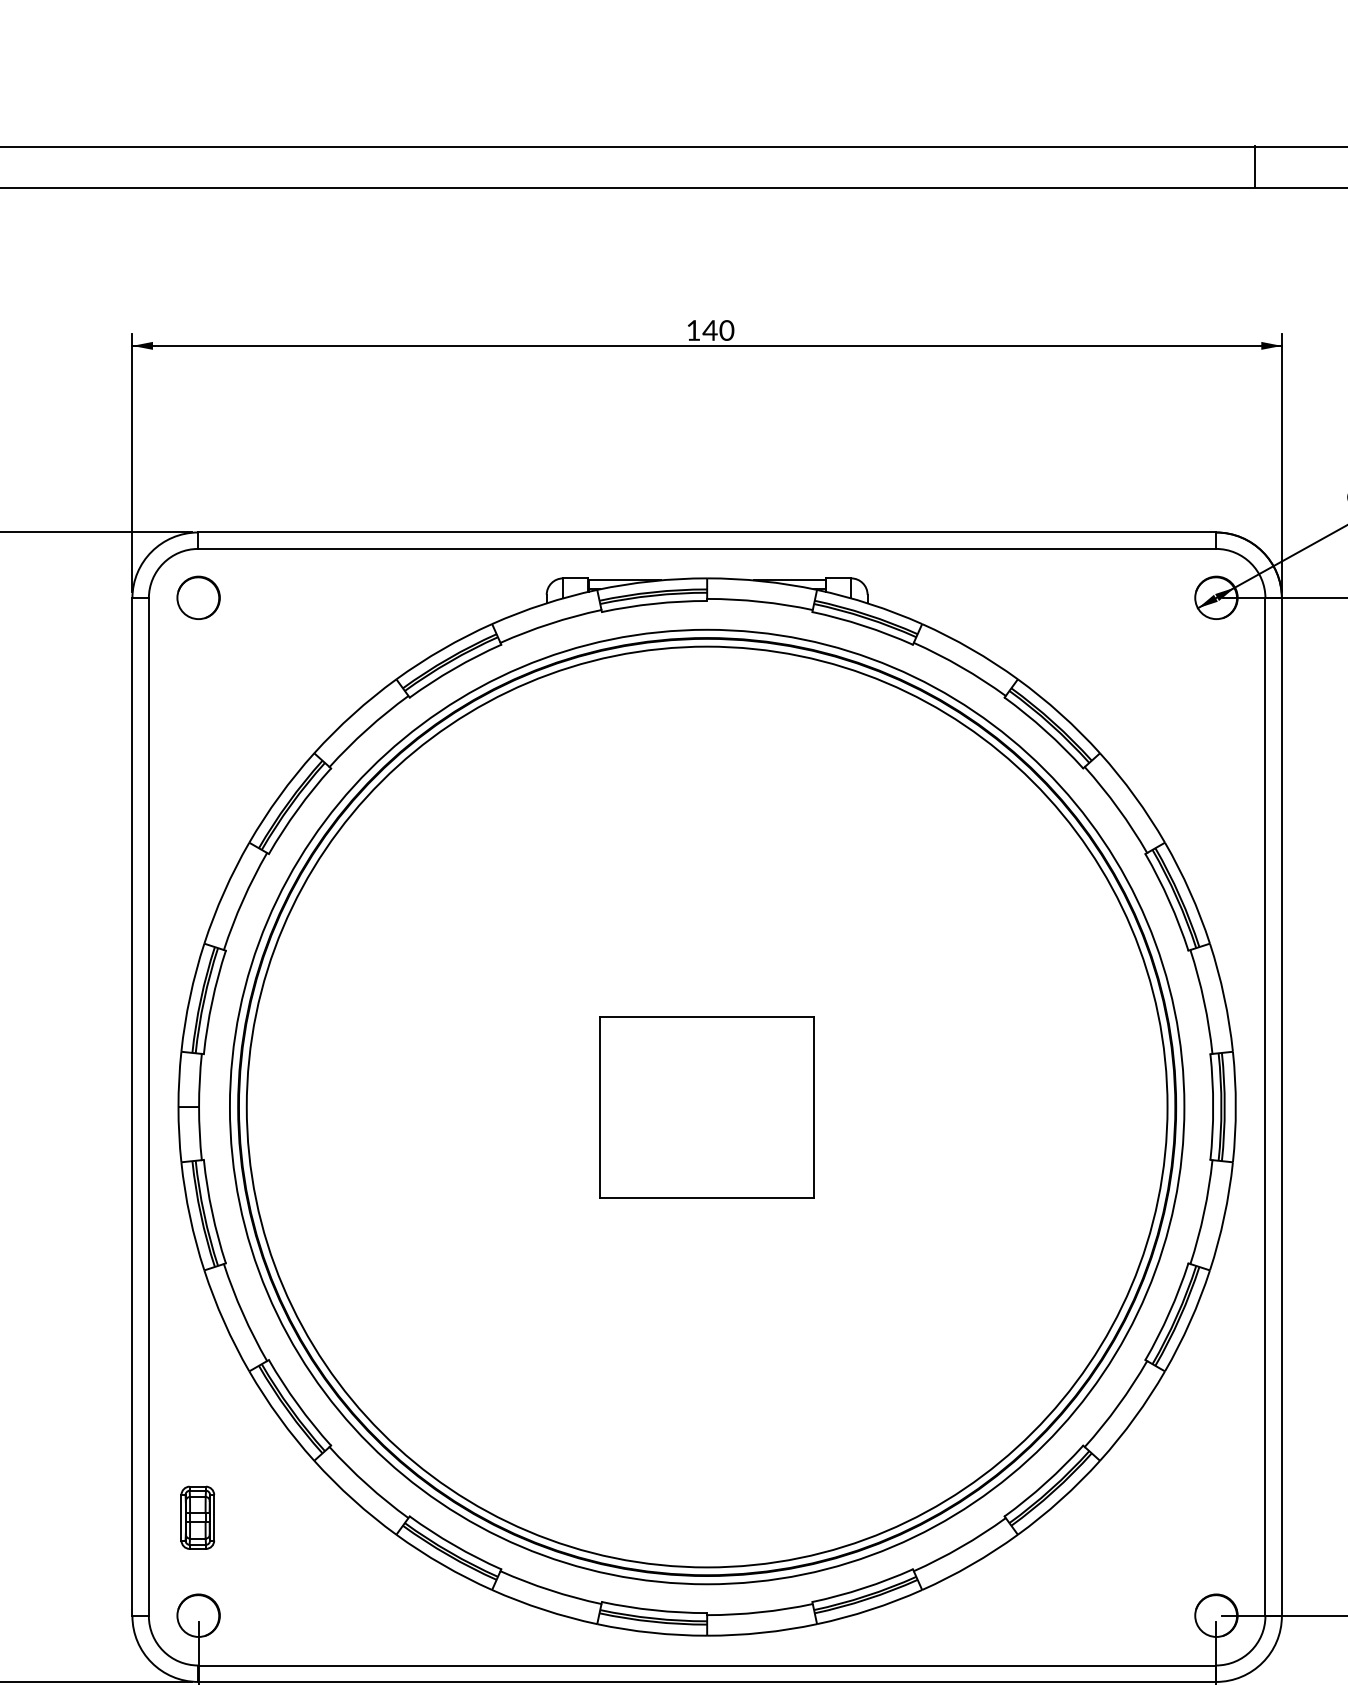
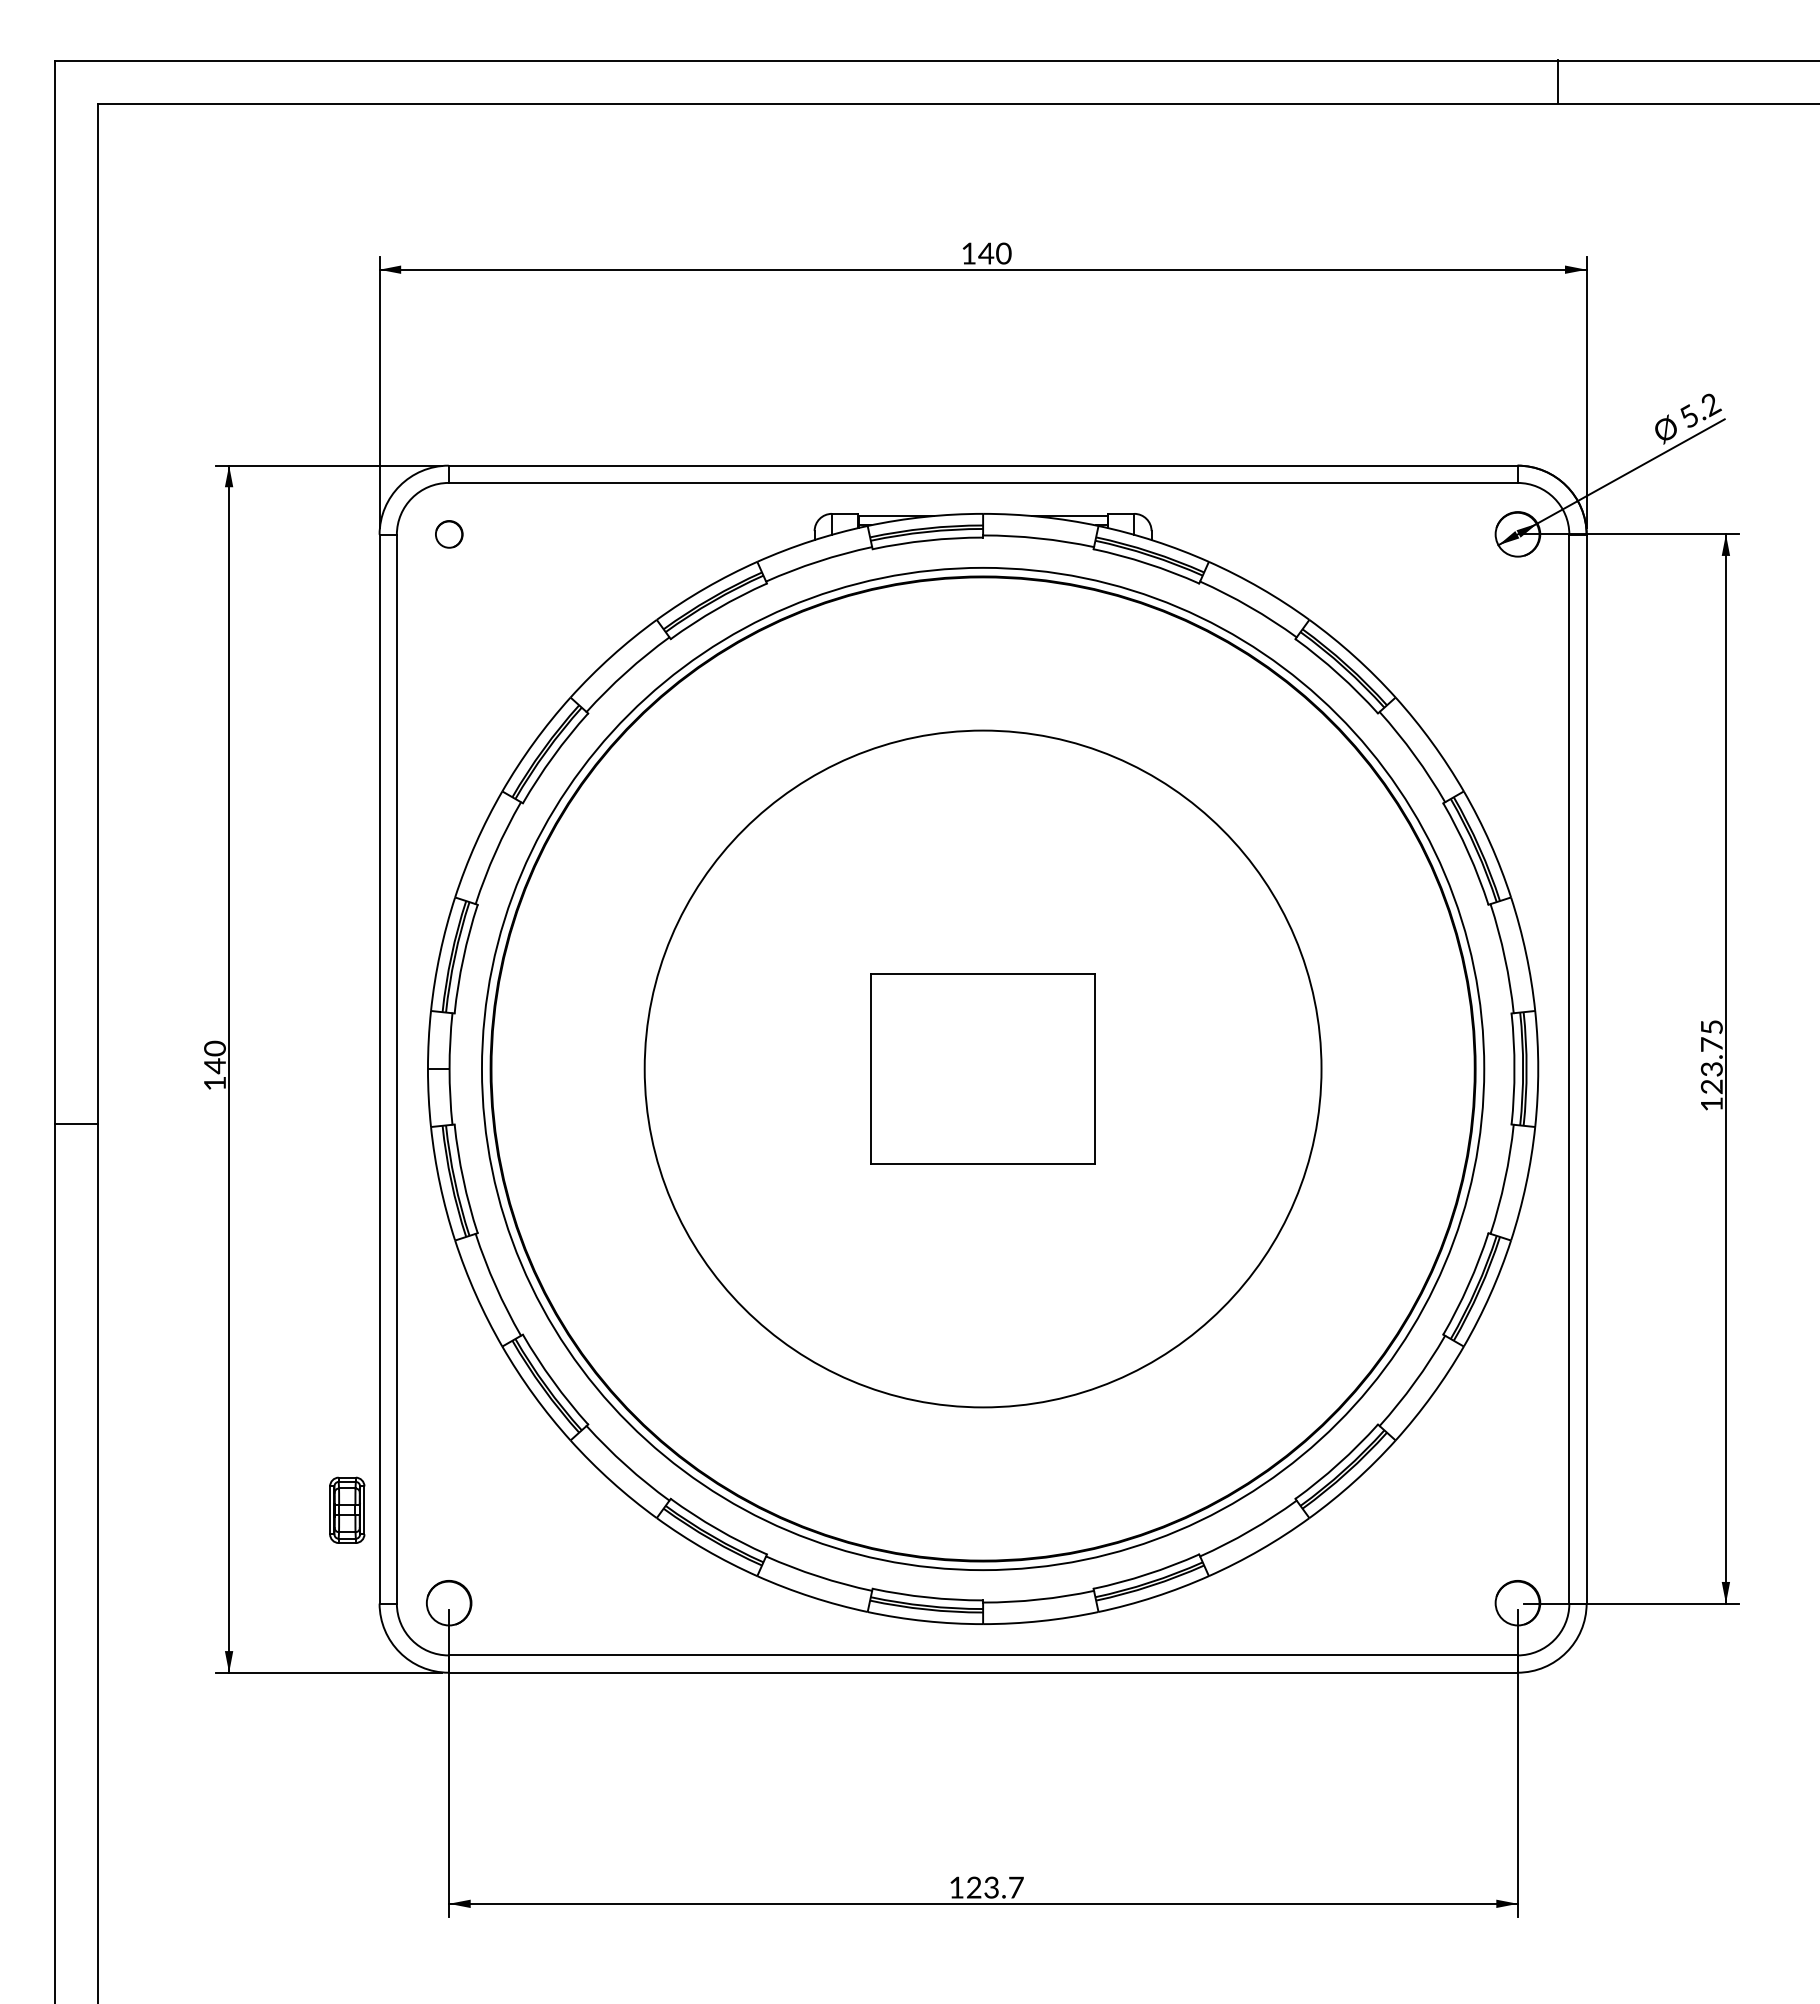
circle: (199, 598) -> (449, 534), size x0.6
circle: (706, 1106) -> (982, 1068), size x0.7
part: (198, 1517) -> (347, 1509), moved

